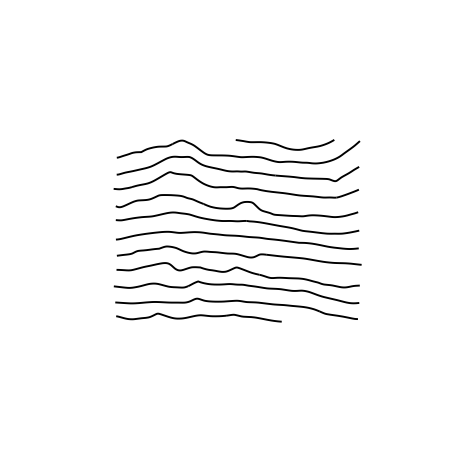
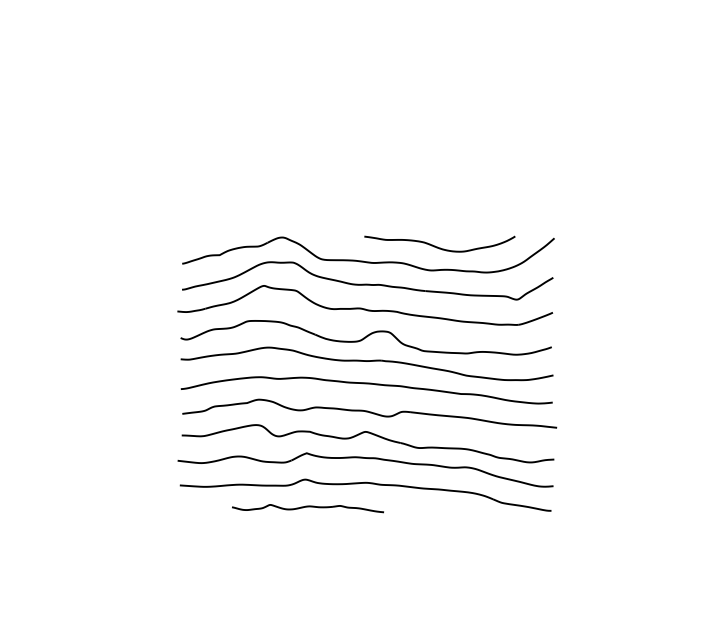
part: (198, 317) -> (307, 508), size x0.6

